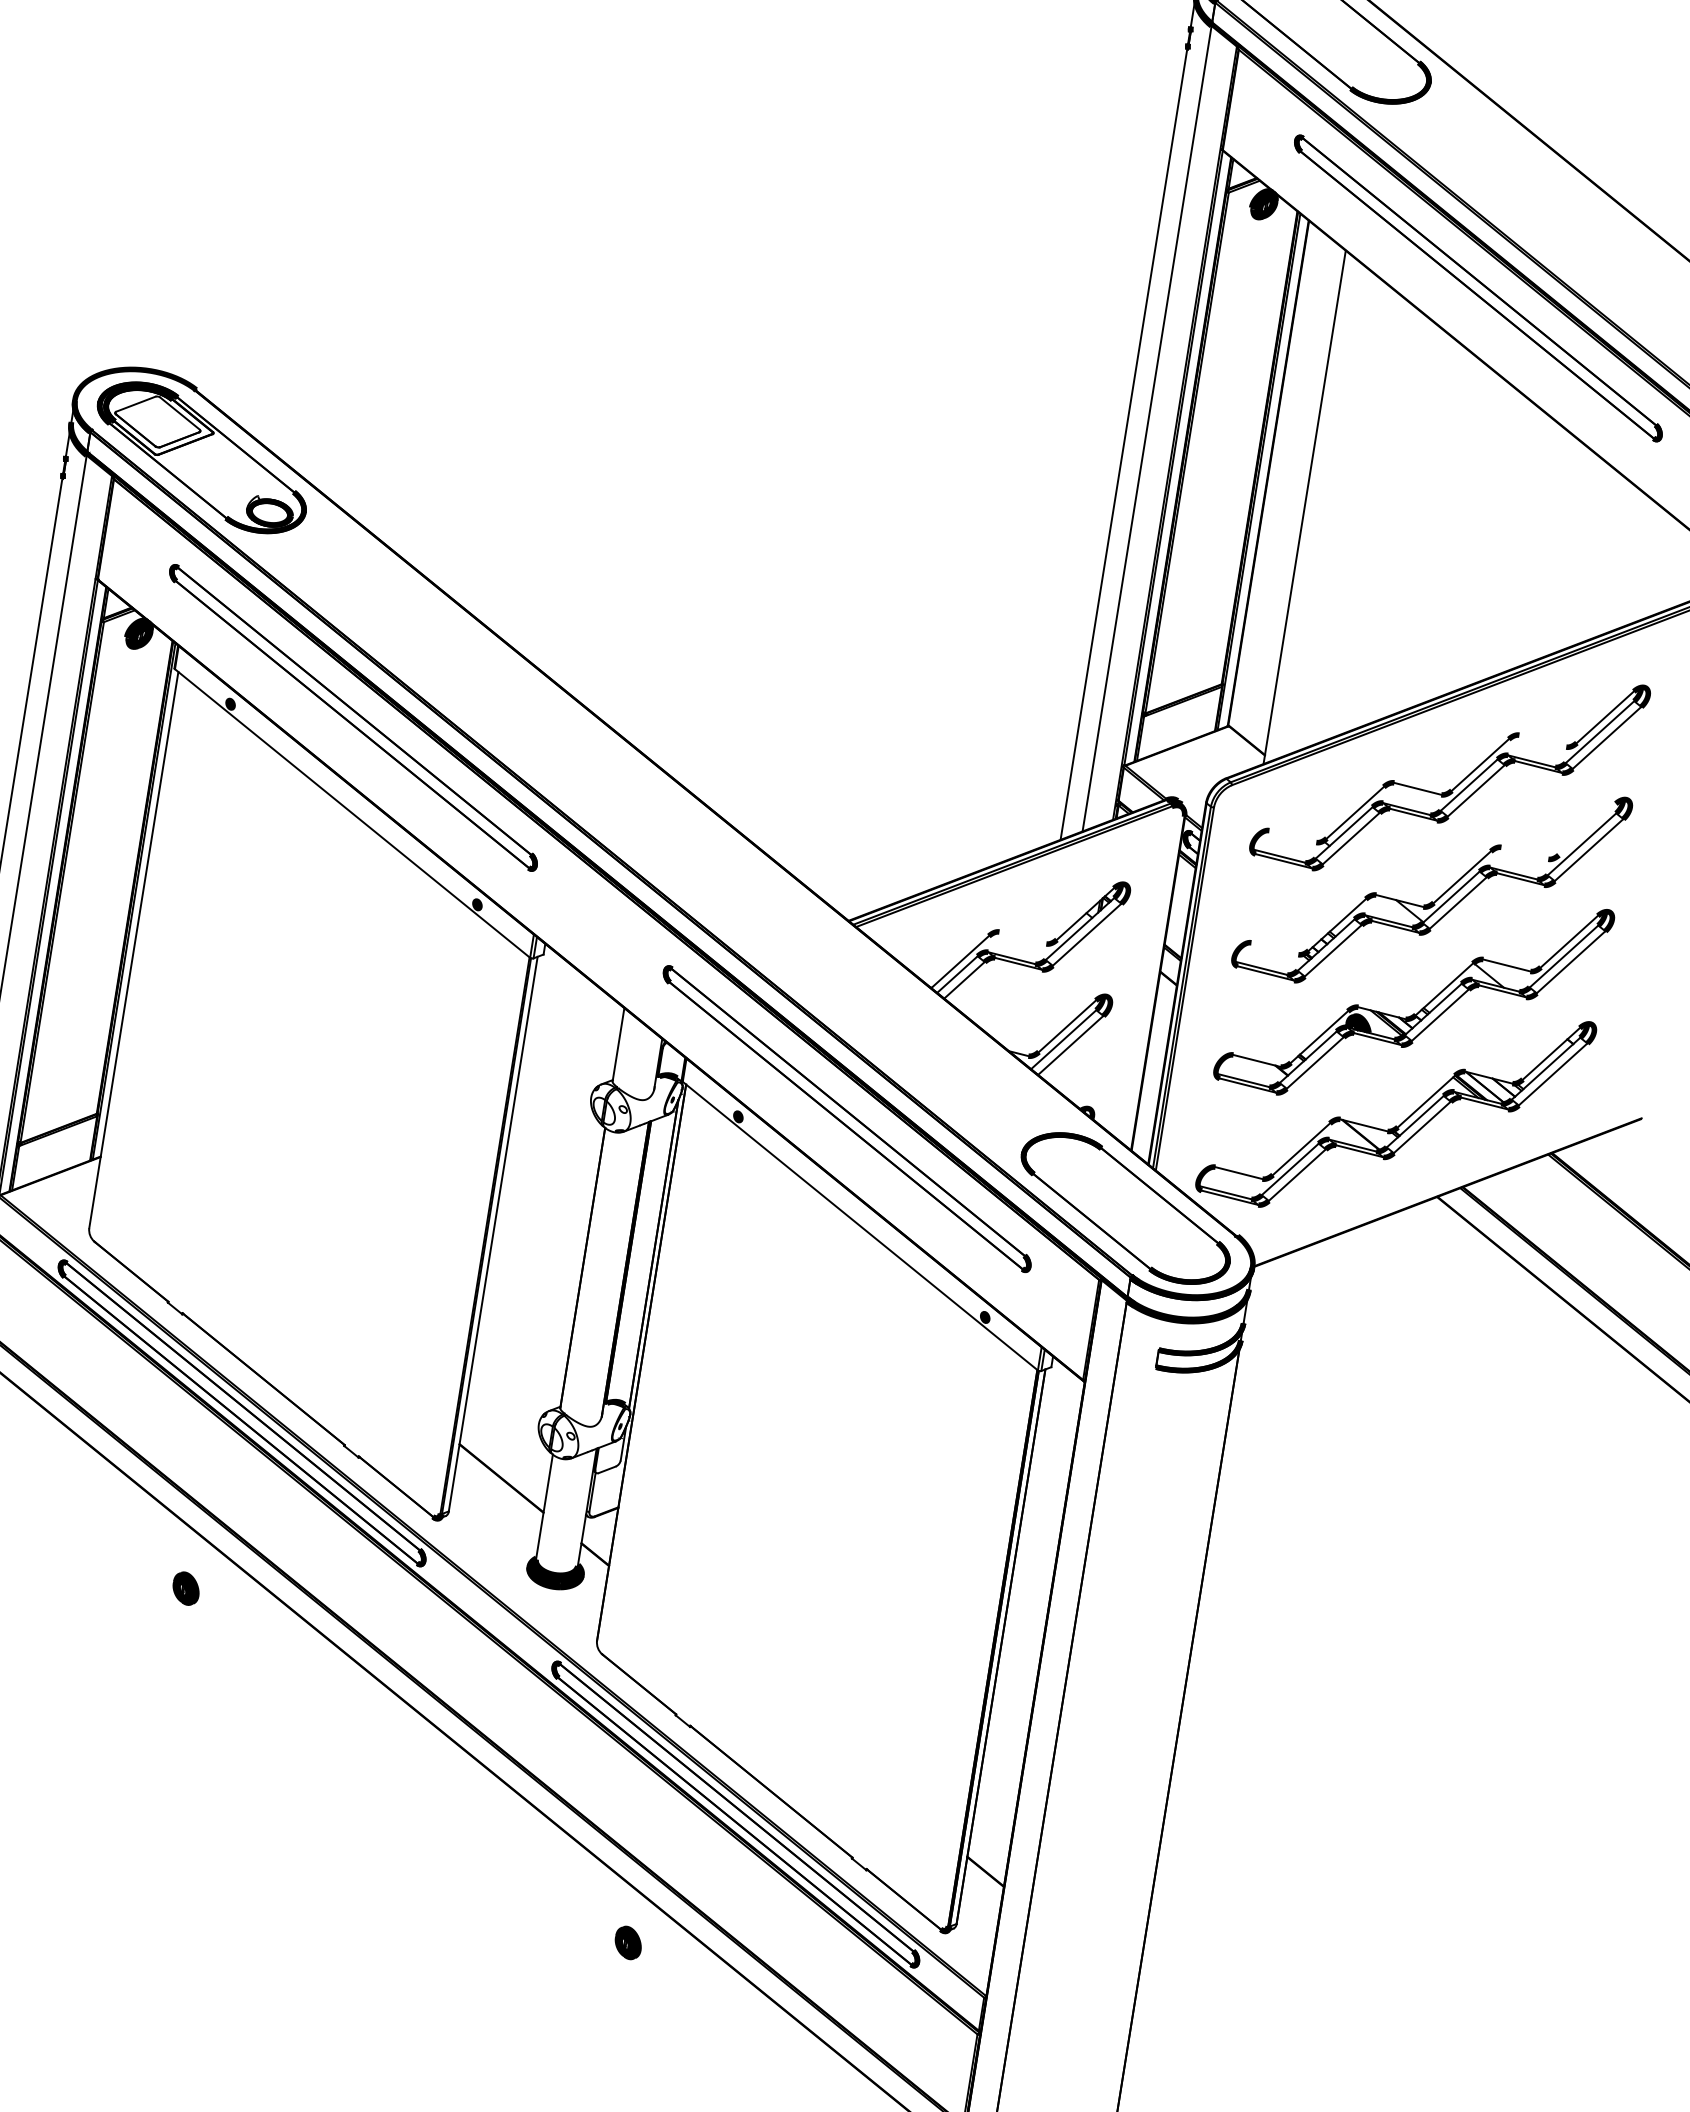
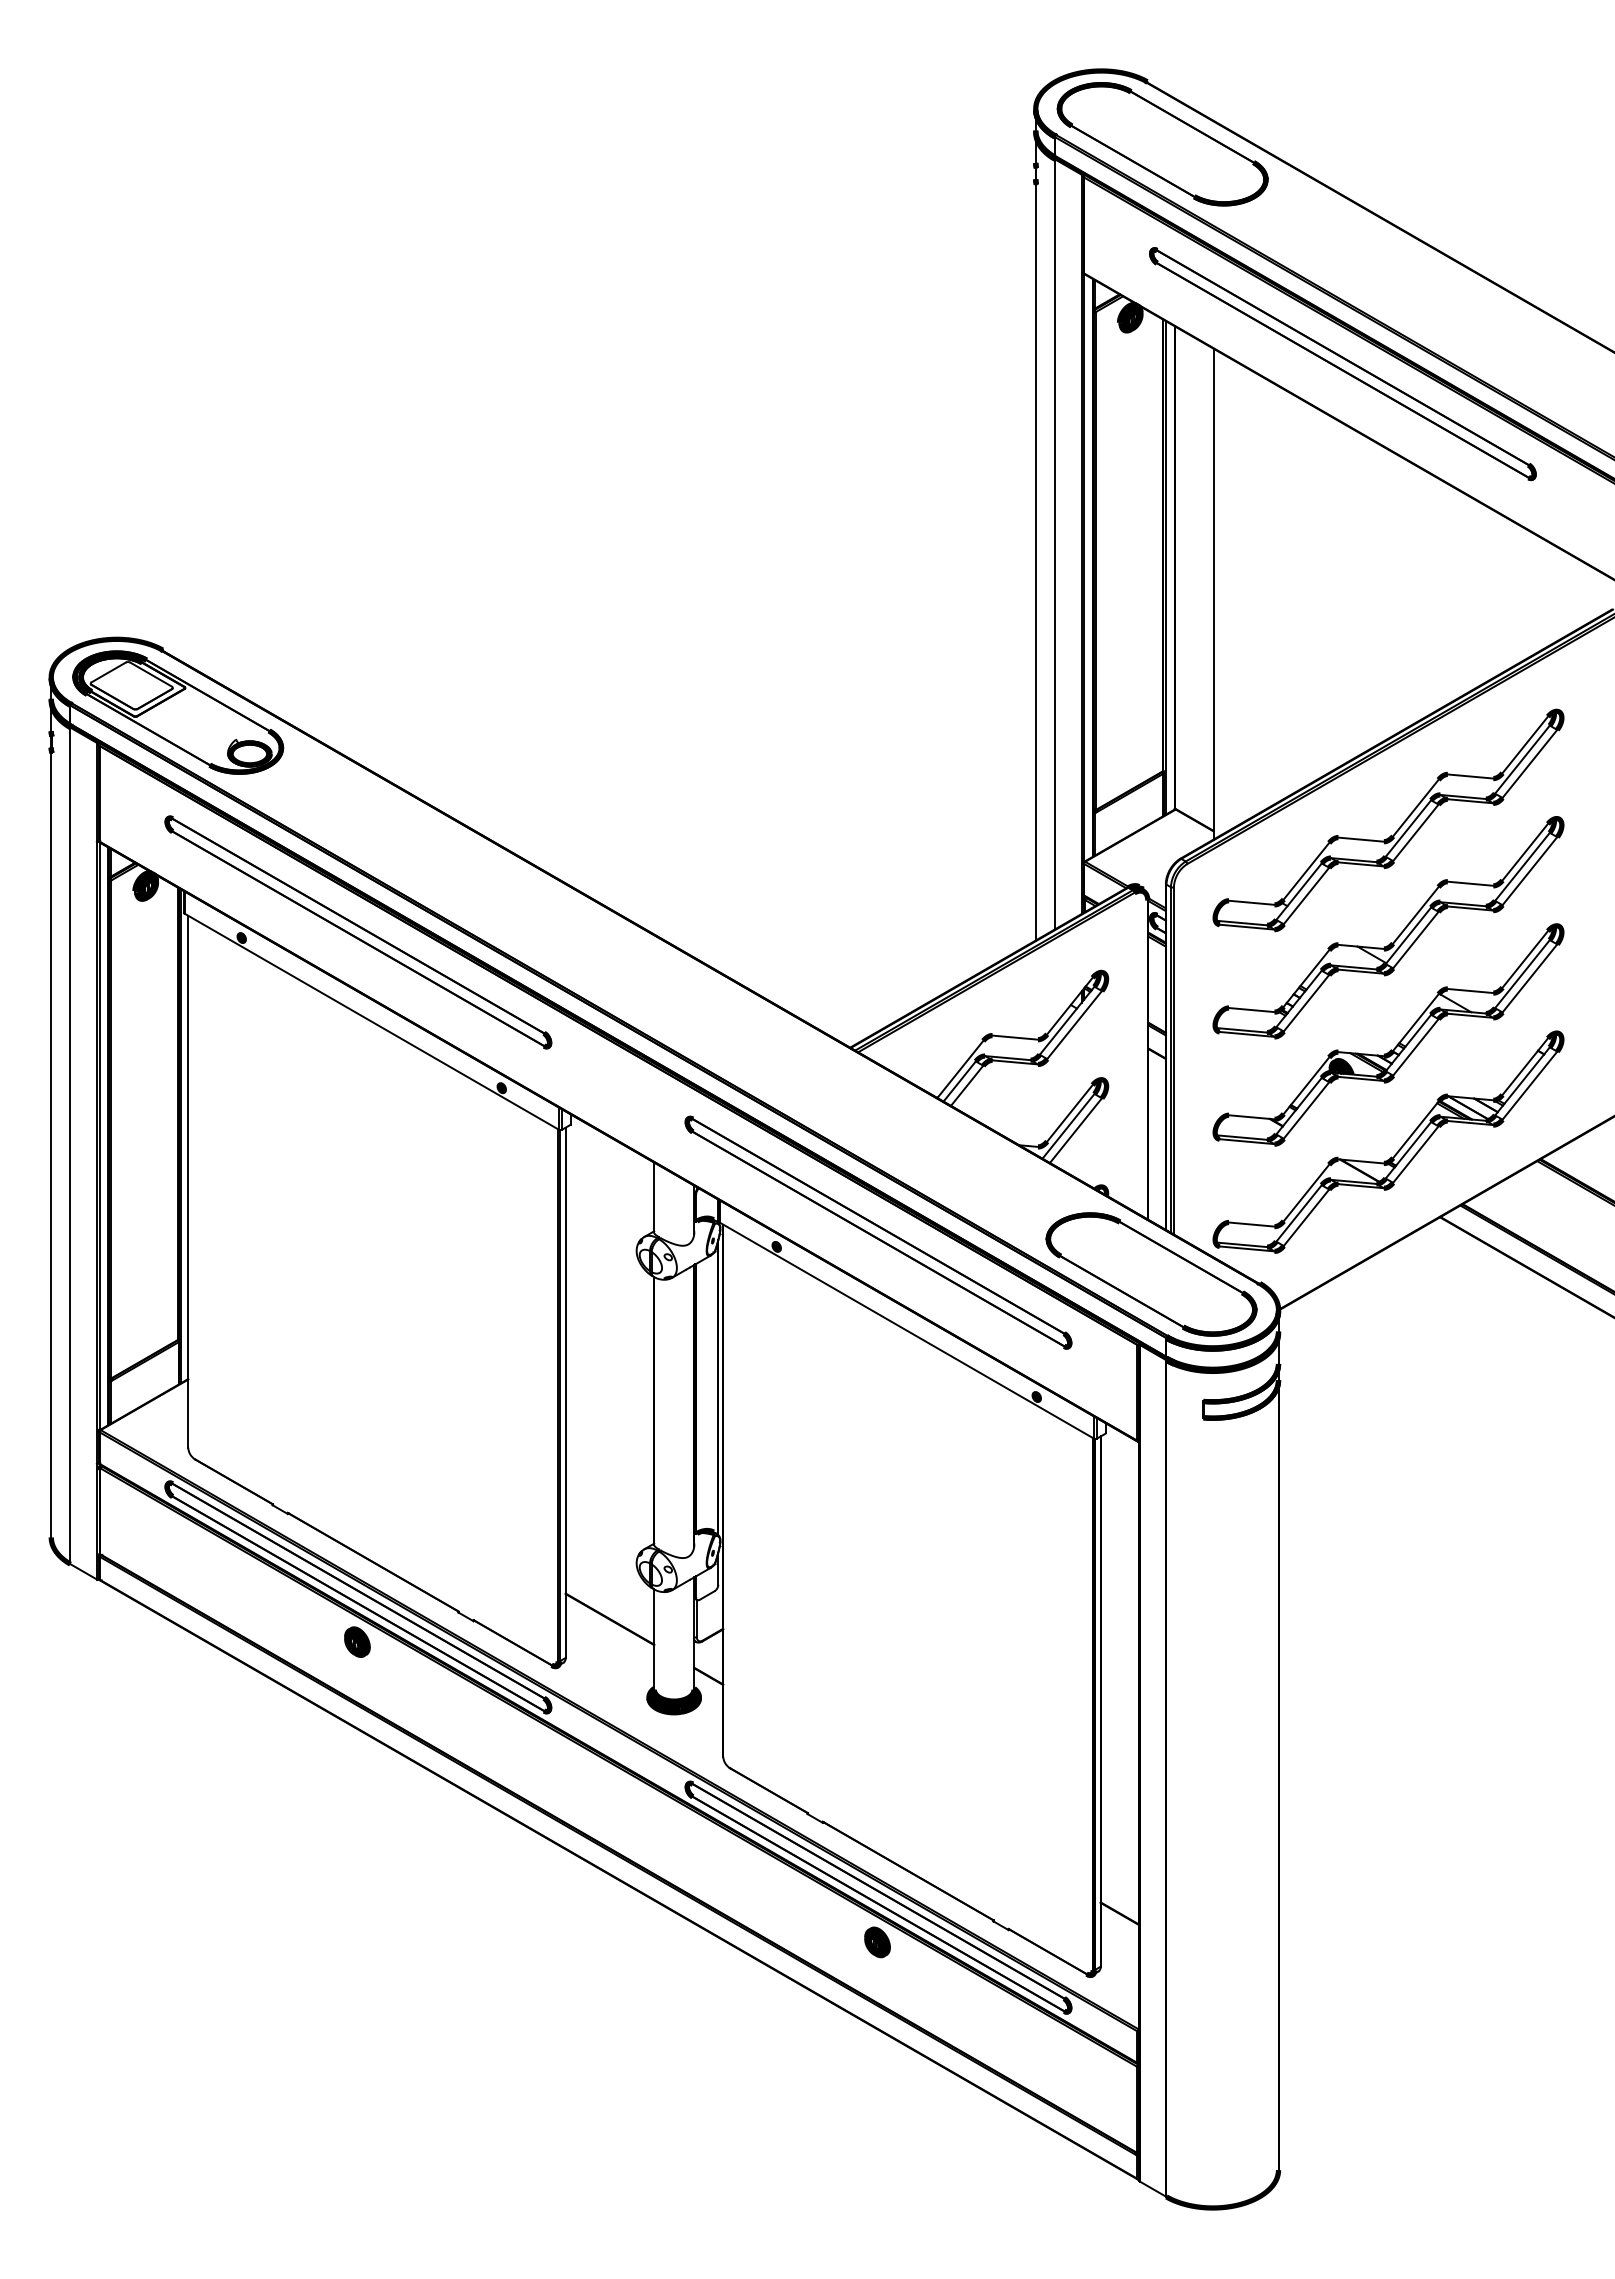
line: (1542, 741) -> (1470, 776), added
line: (1586, 828) -> (1524, 851), added
line: (1292, 836) -> (1251, 902), added
line: (1524, 853) -> (1470, 883), added
line: (1022, 937) -> (1014, 1037), added
line: (1274, 949) -> (1251, 1010), added
part: (186, 1587) -> (357, 1641), moved
part: (628, 1943) -> (877, 1942), moved

